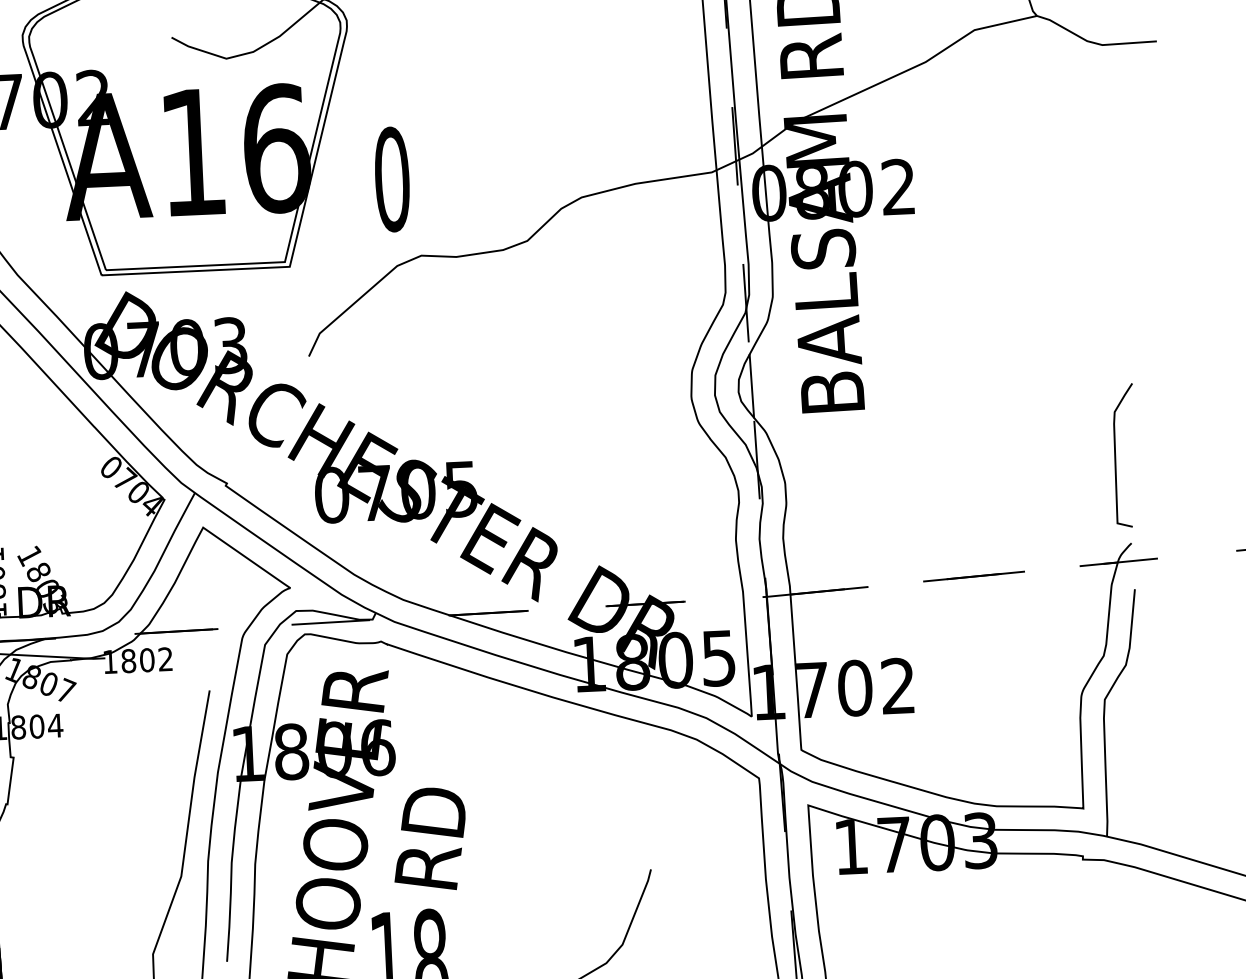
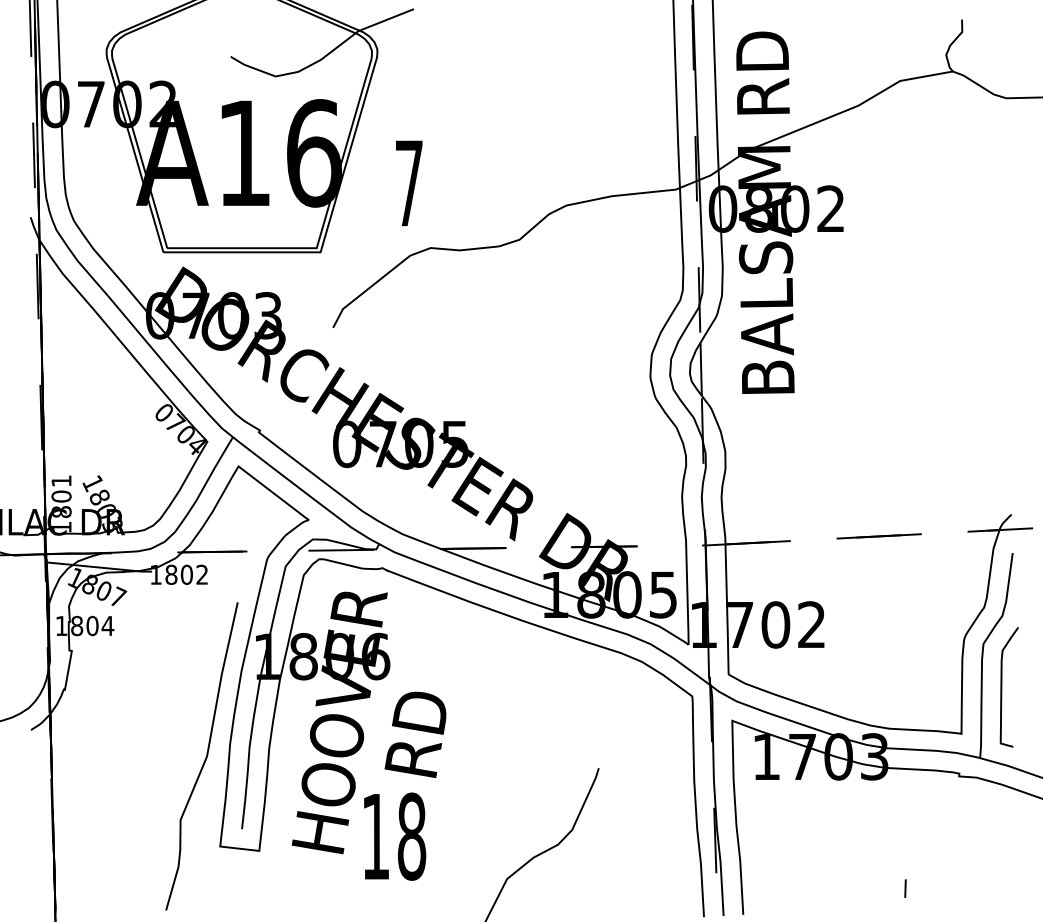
text: (392, 179) -> (409, 183), 0 -> 7
curve: (1116, 456) -> (1002, 687), moved

